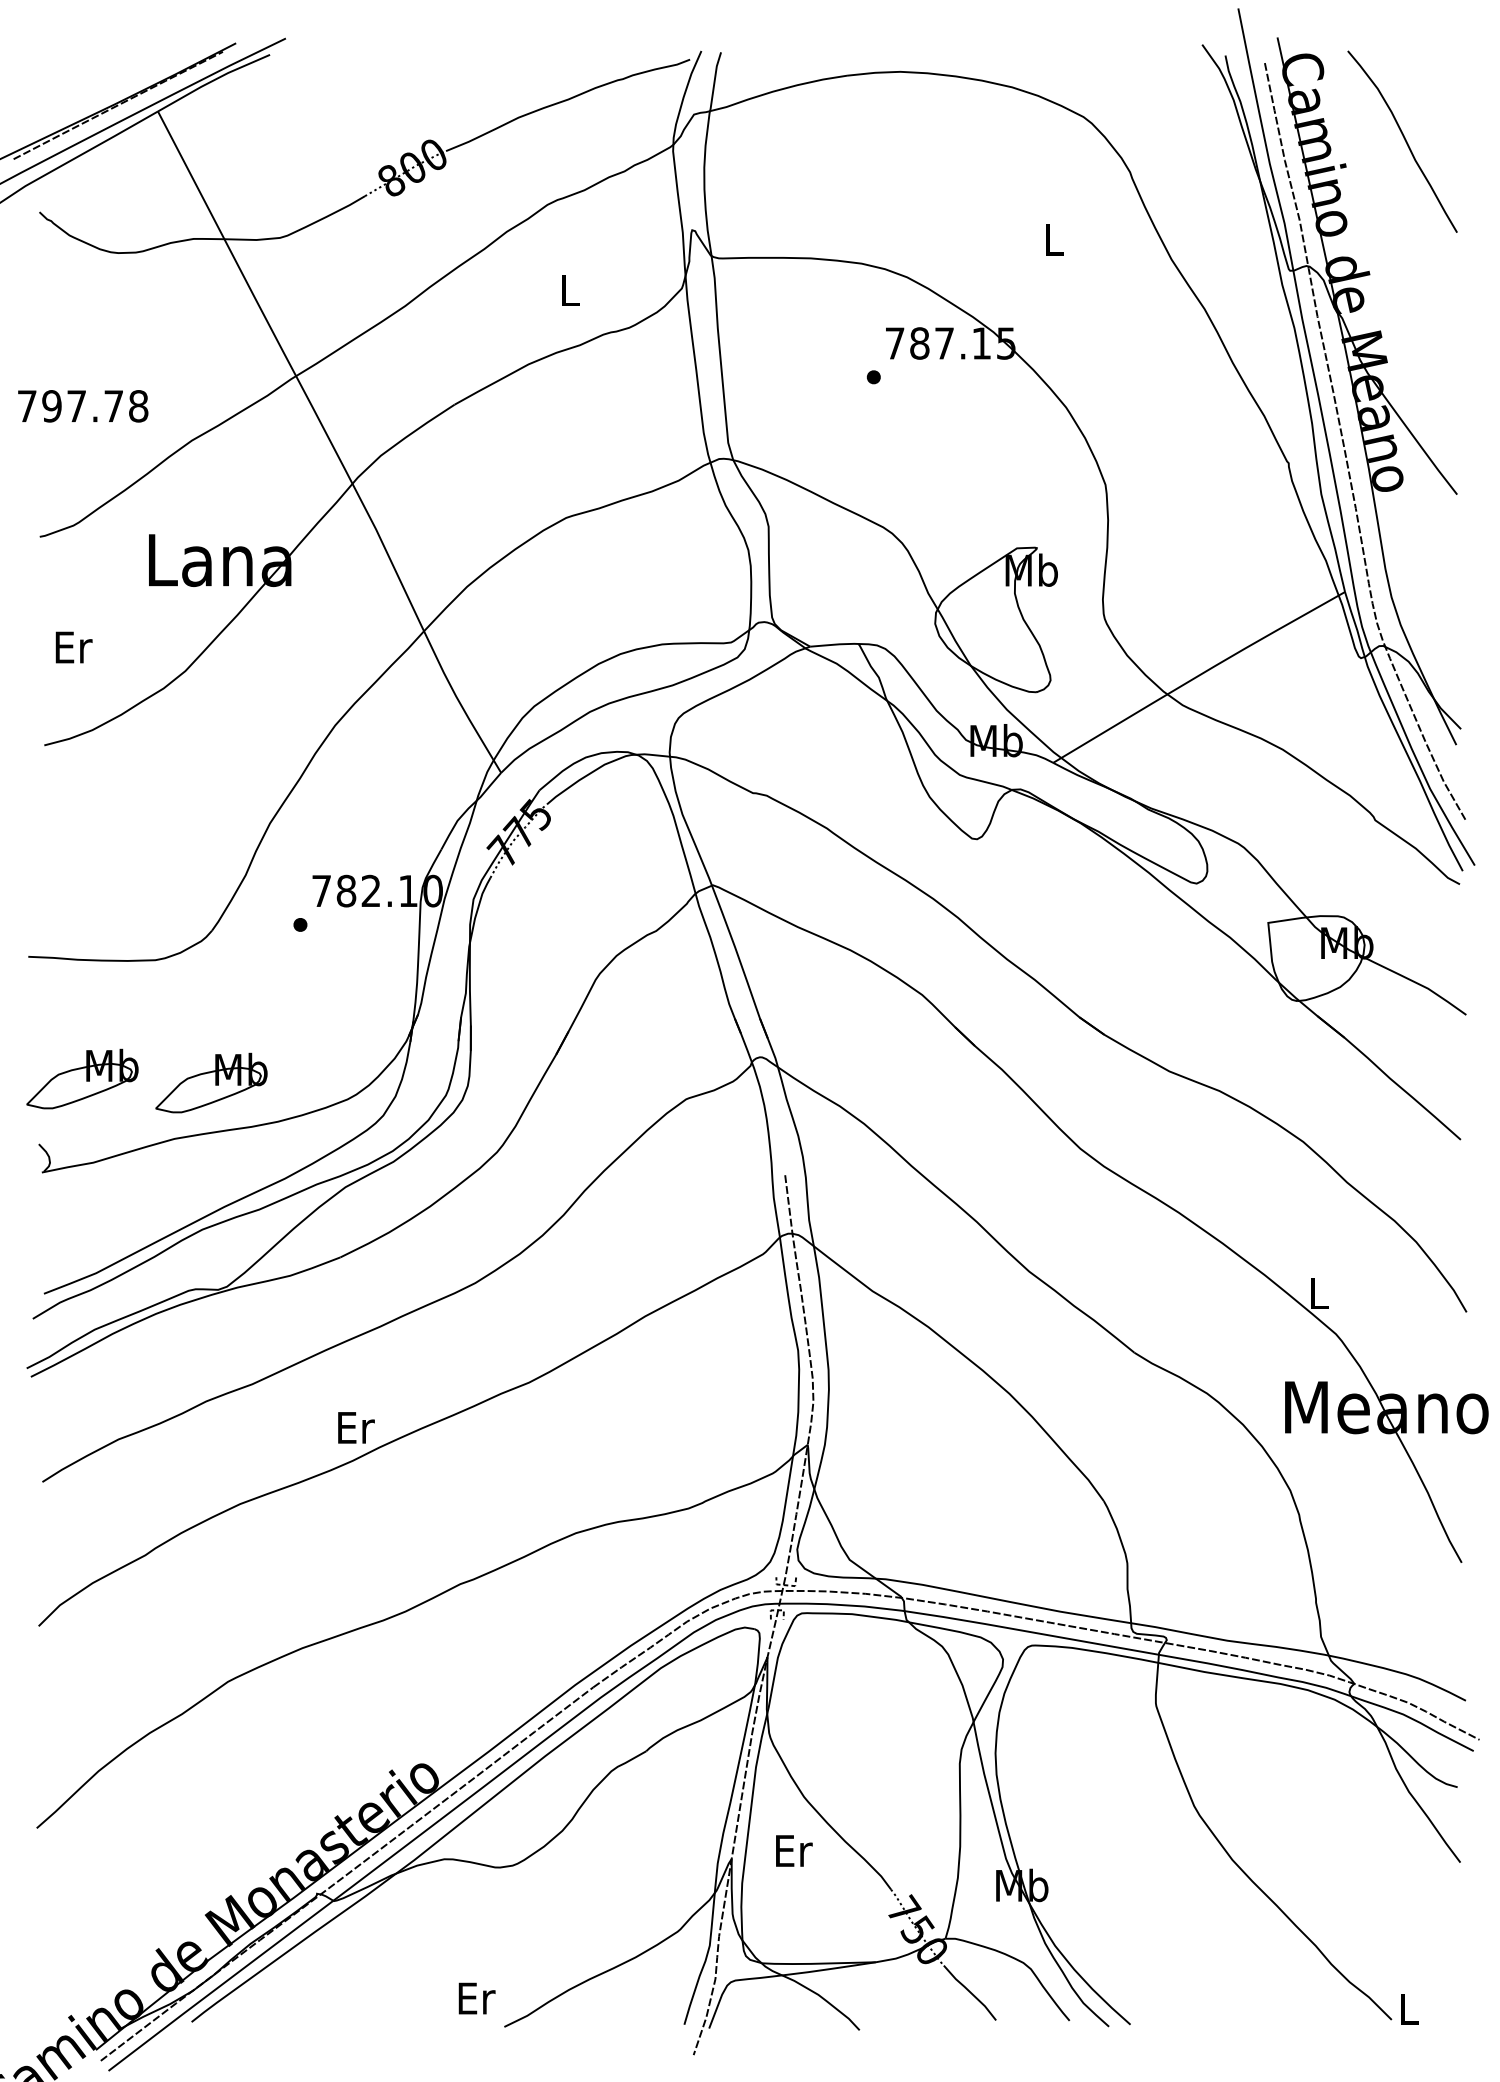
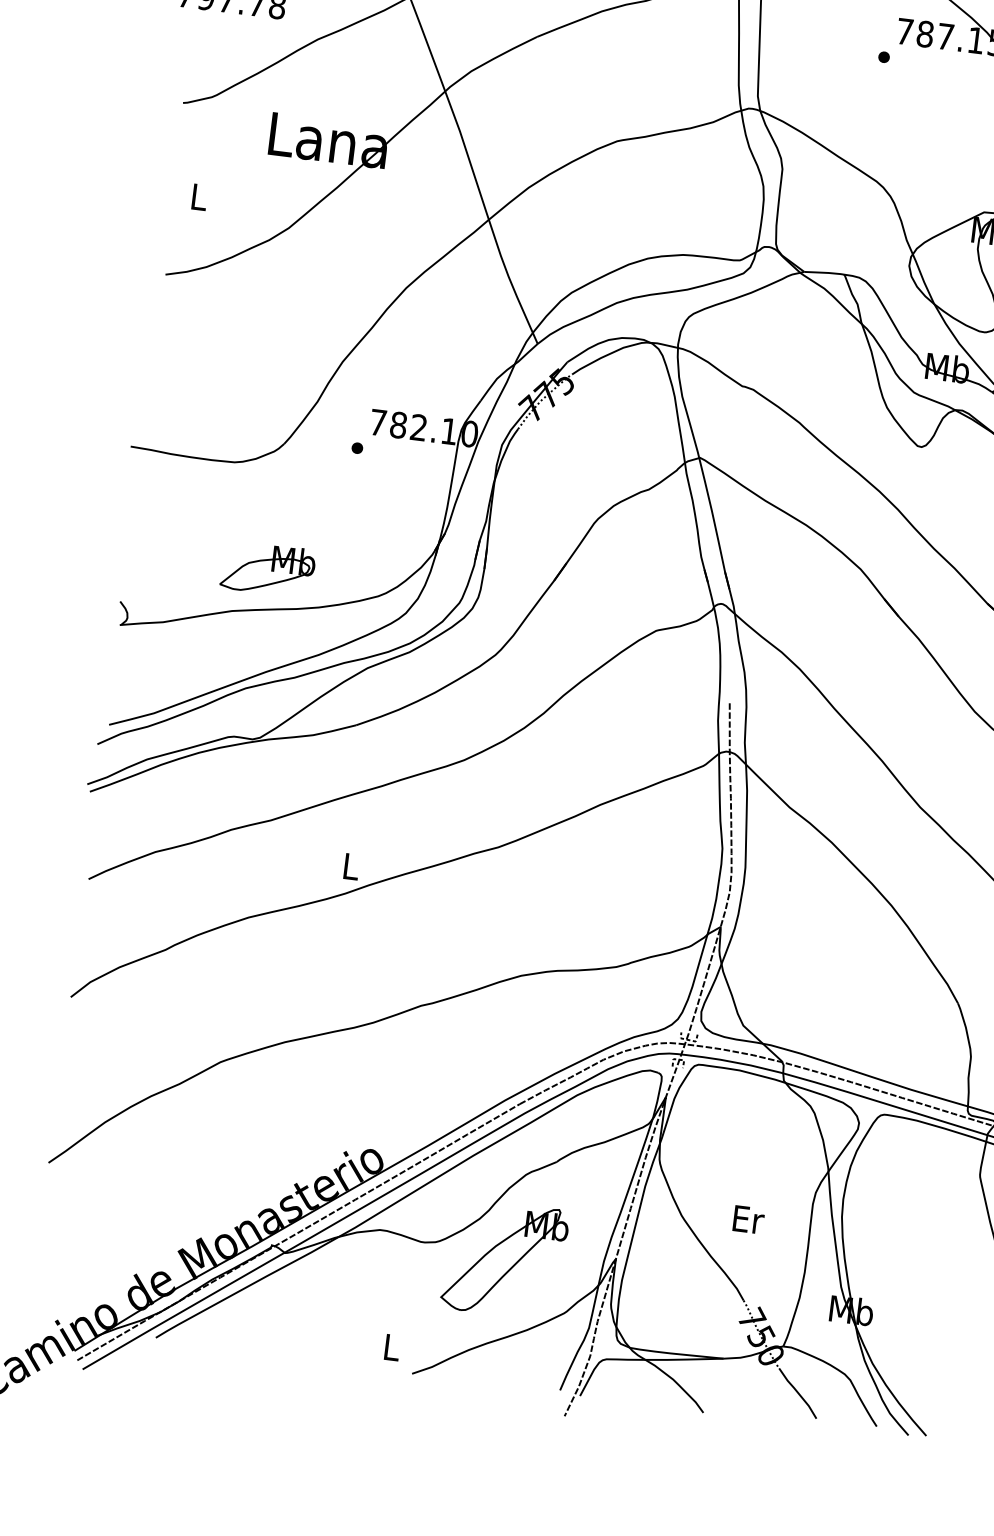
text: (73, 647) -> (199, 197), Er -> L
part: (82, 1078) -> (162, 552), removed
text: (356, 1427) -> (352, 866), Er -> L
text: (794, 1850) -> (749, 1219), moved
part: (598, 1875) -> (504, 1259), added
text: (476, 1998) -> (392, 1347), Er -> L

